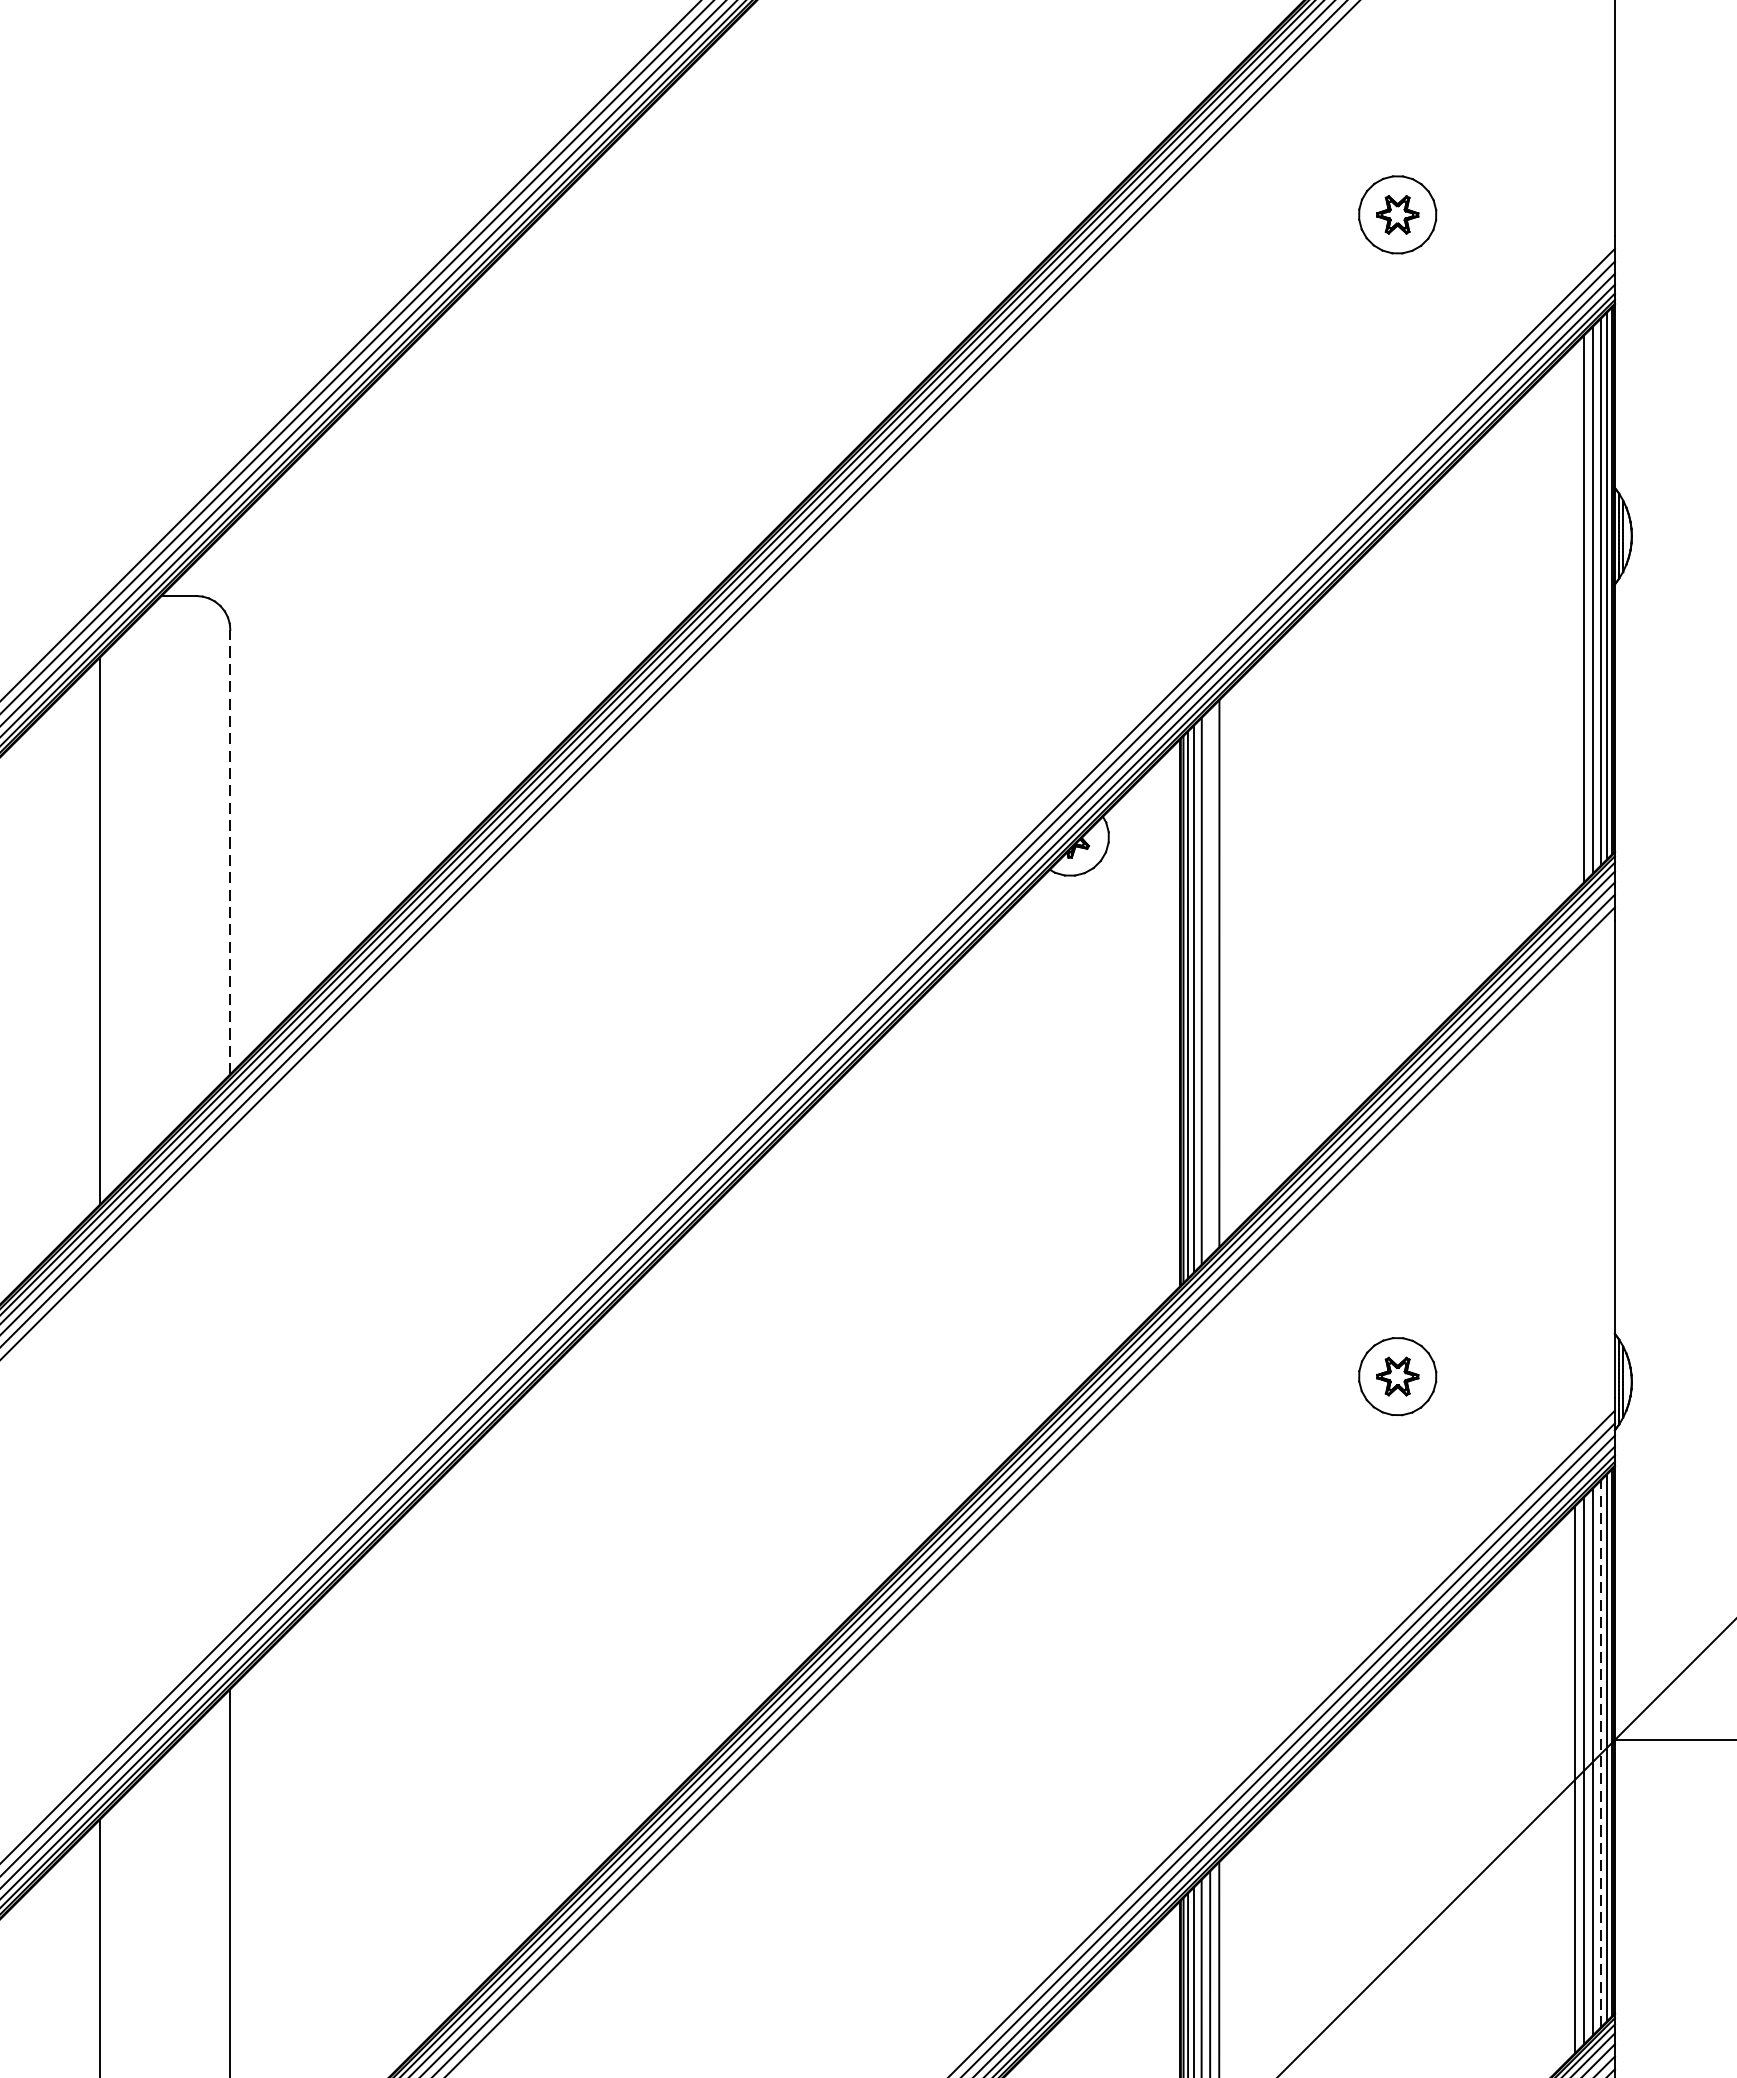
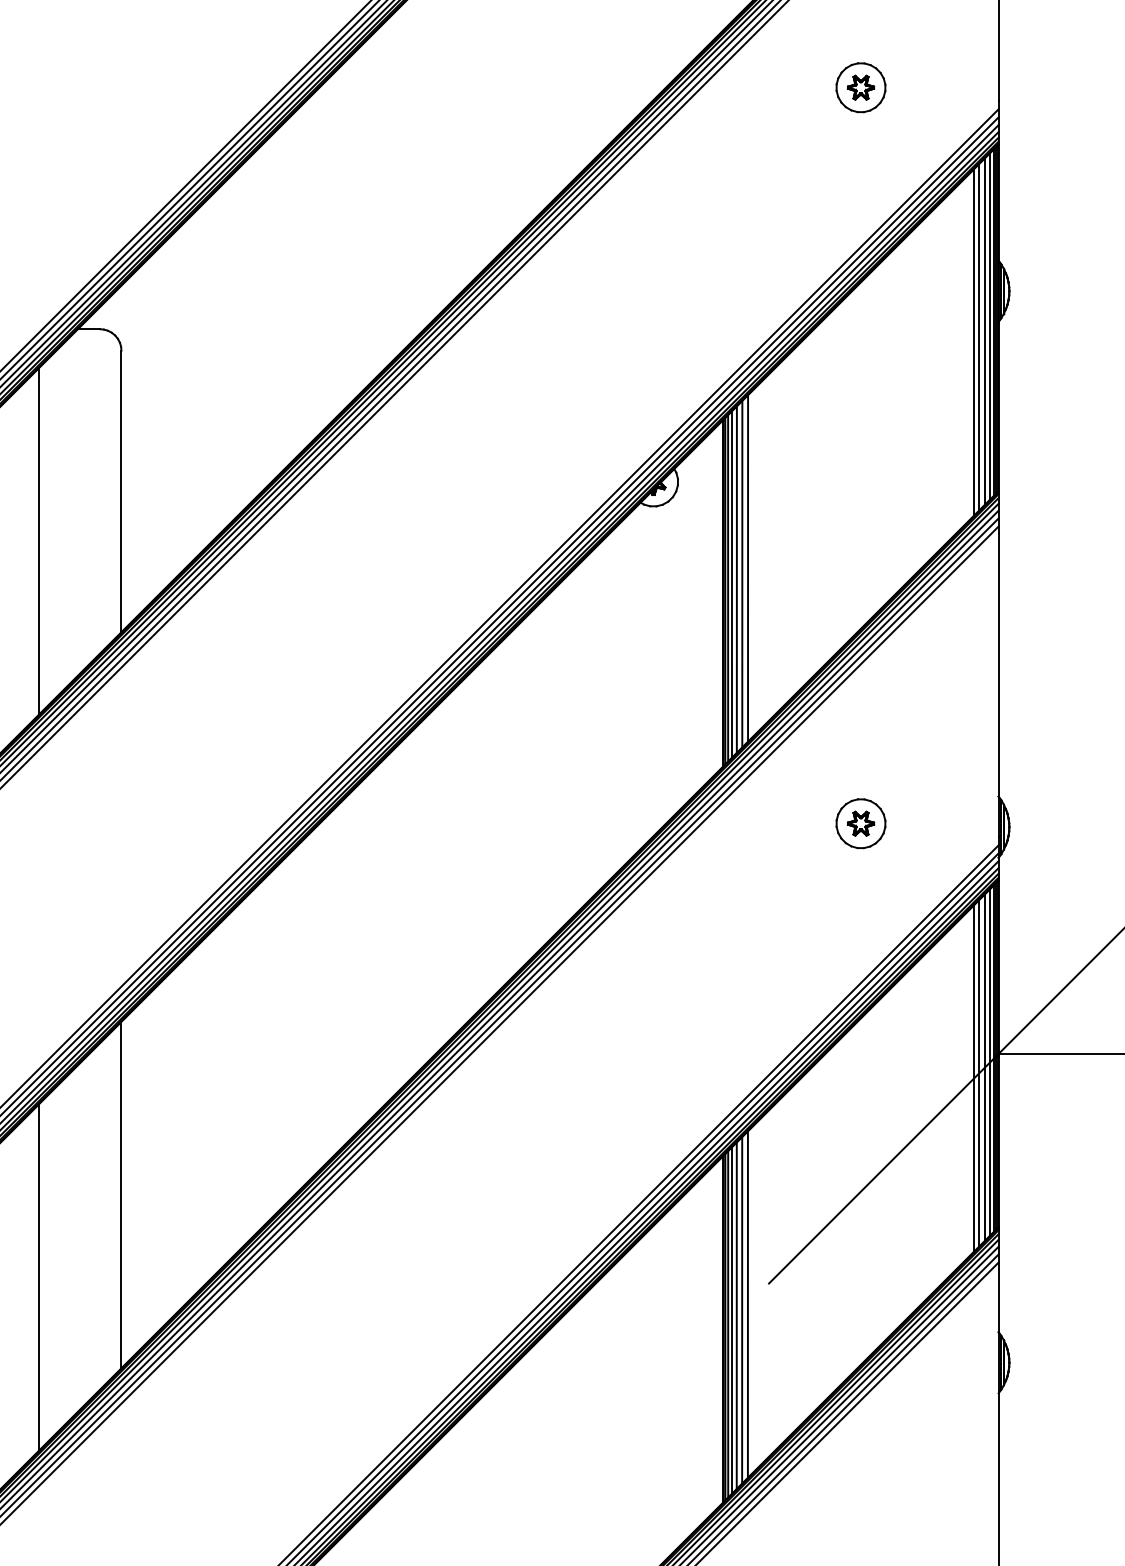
line: (1575, 616) -> (973, 342), added
line: (230, 852) -> (121, 491), dashed -> solid
line: (1210, 981) -> (742, 573), added
line: (1600, 1753) -> (989, 1062), dashed -> solid

